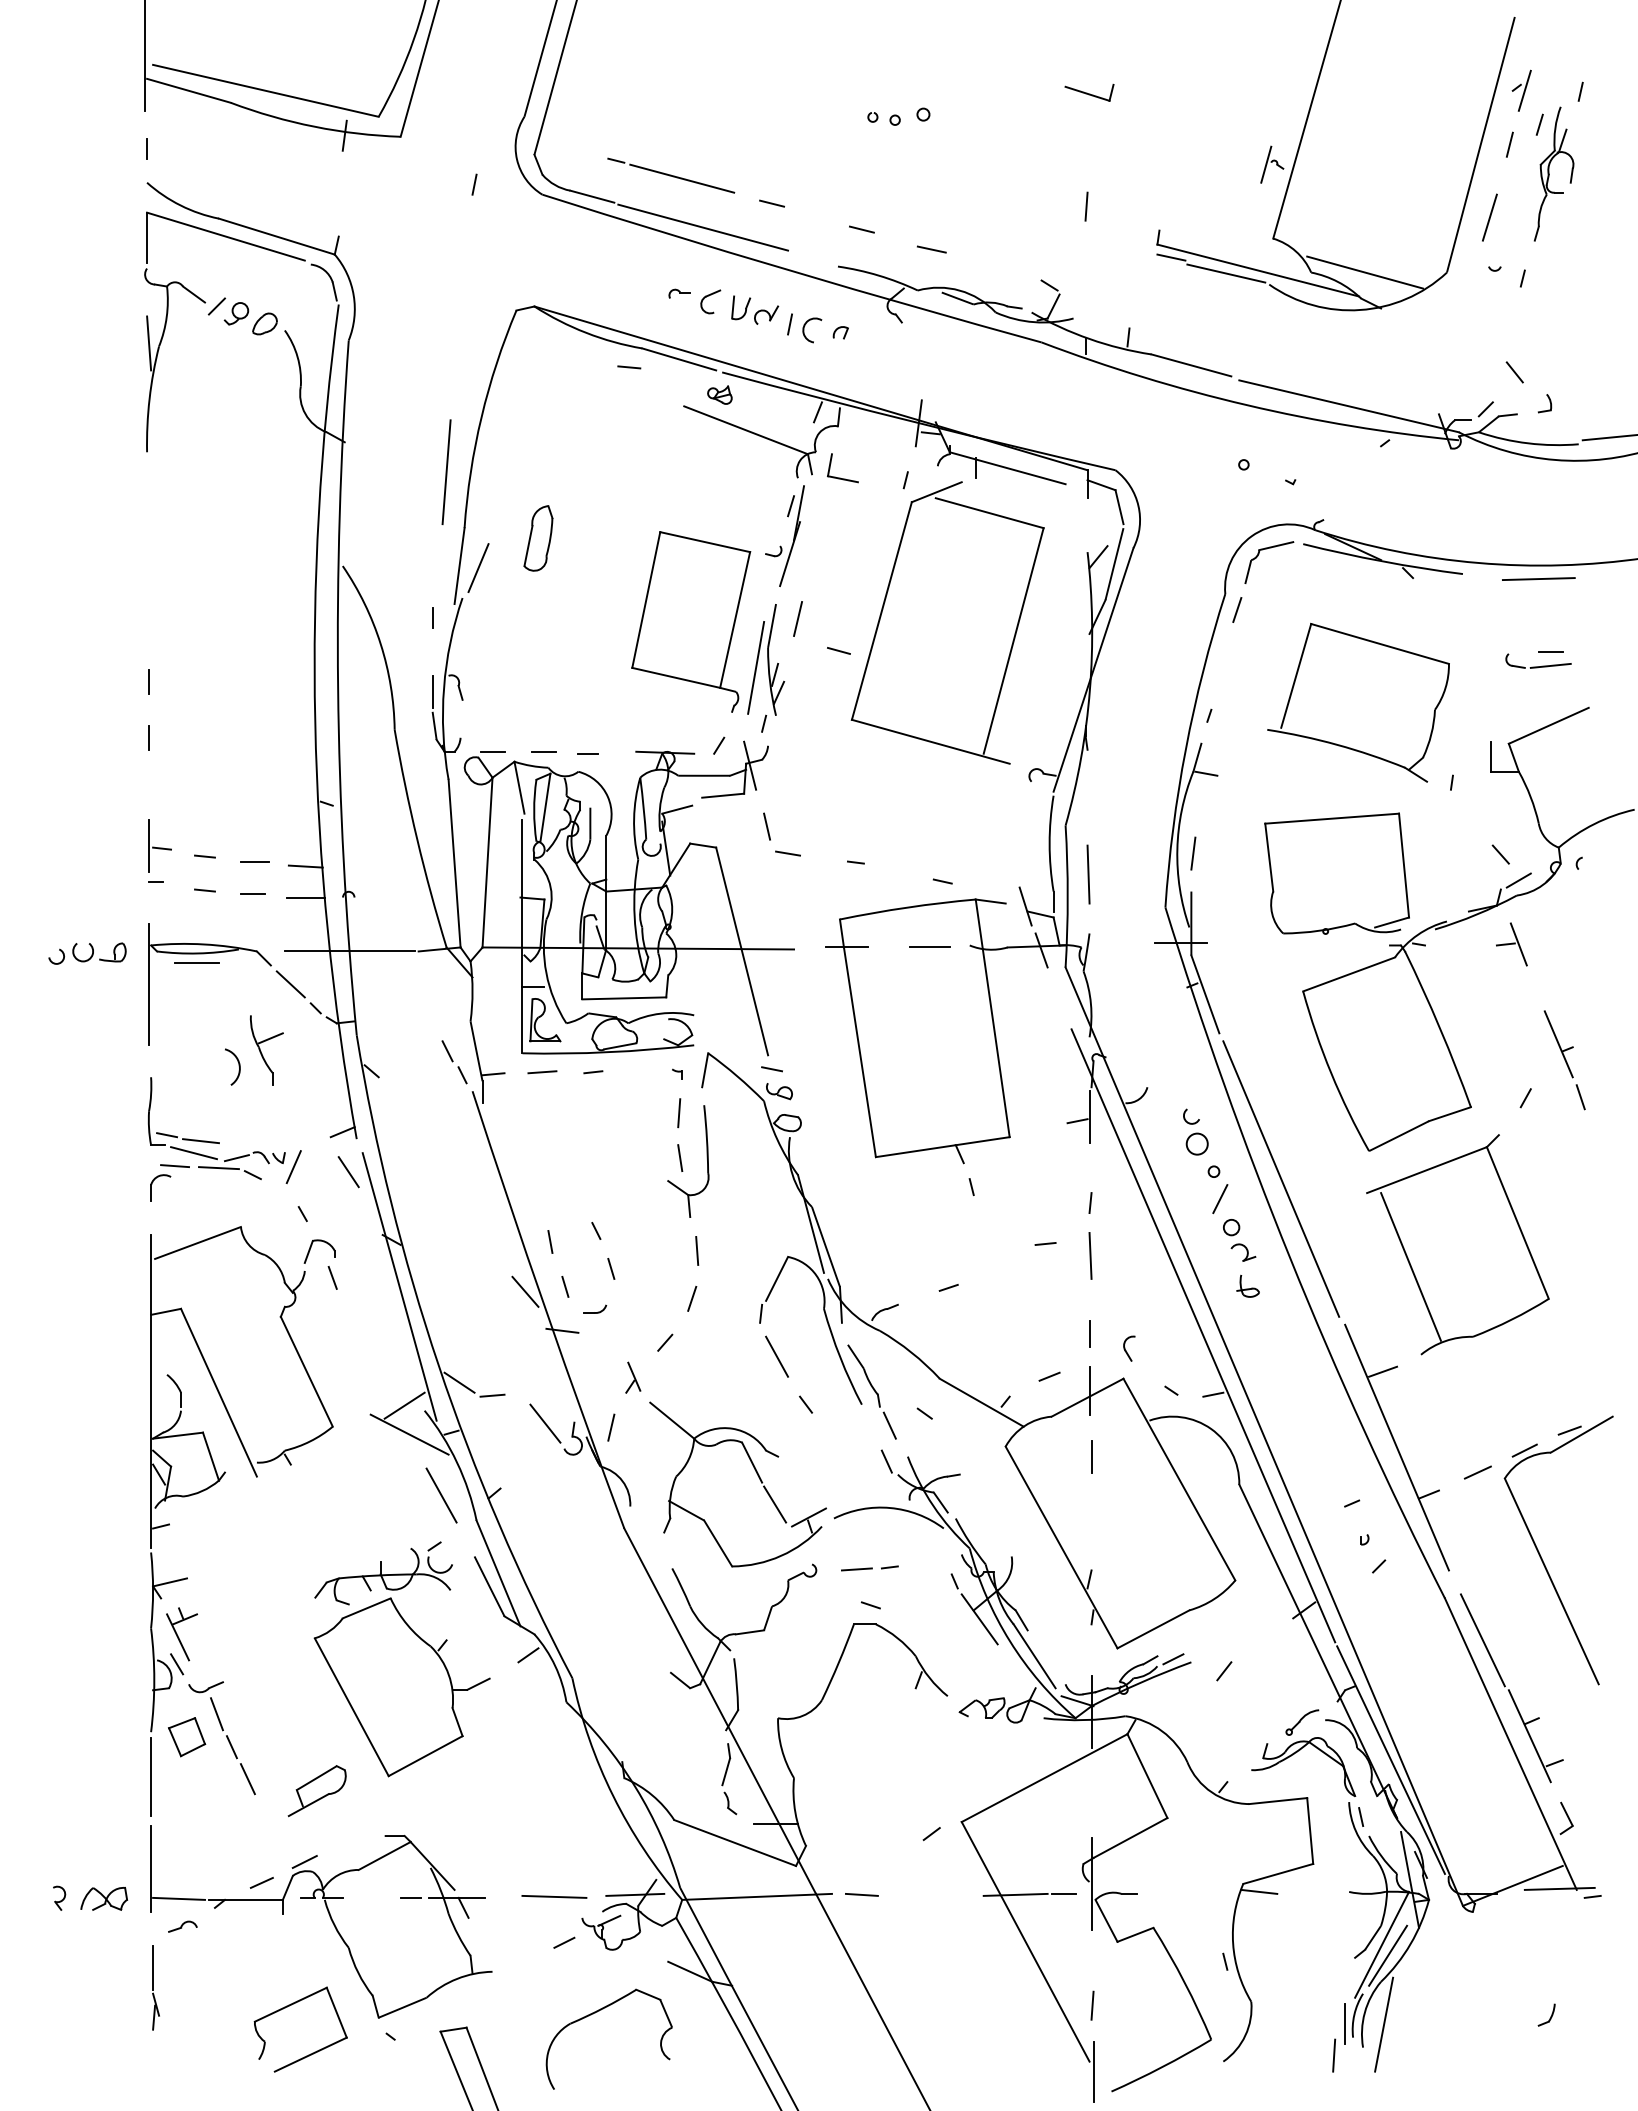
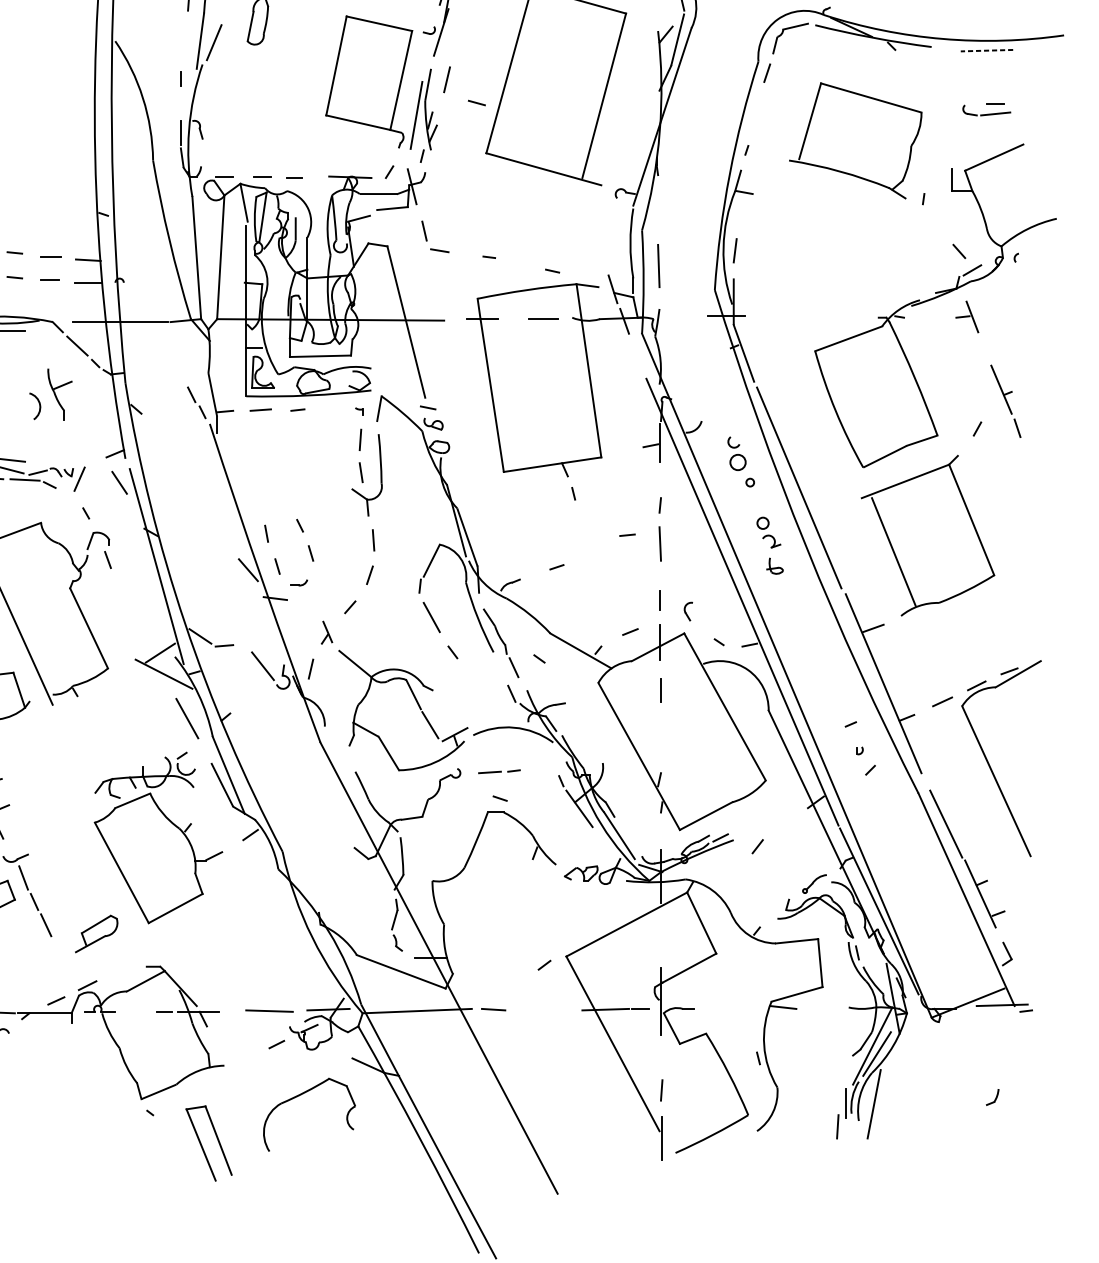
line: (1538, 579) -> (986, 50), solid -> dashed
part: (1350, 923) -> (849, 301), removed
line: (1220, 1199) -> (754, 502), removed
part: (289, 2006) -> (76, 1090), removed

